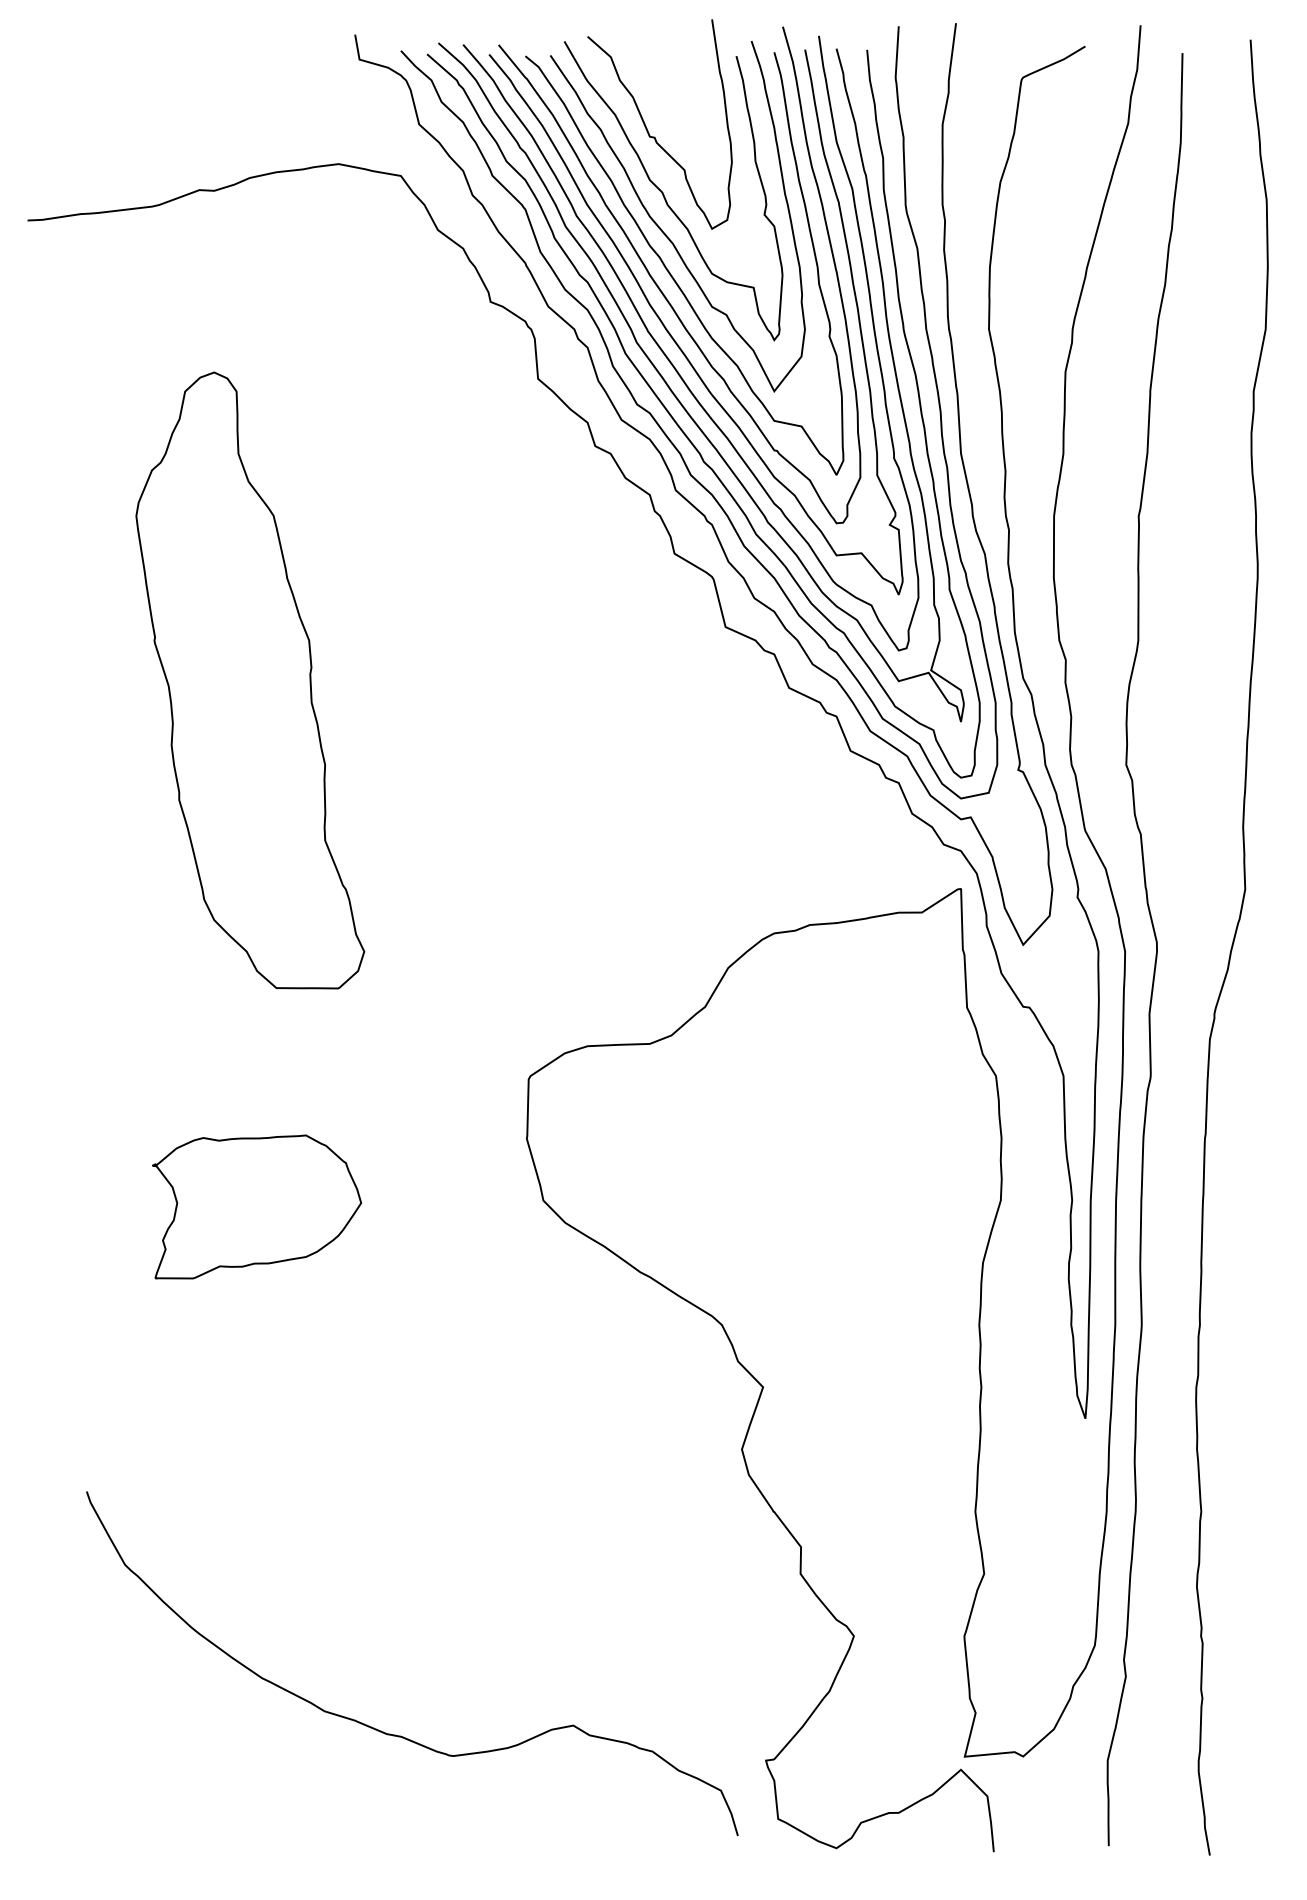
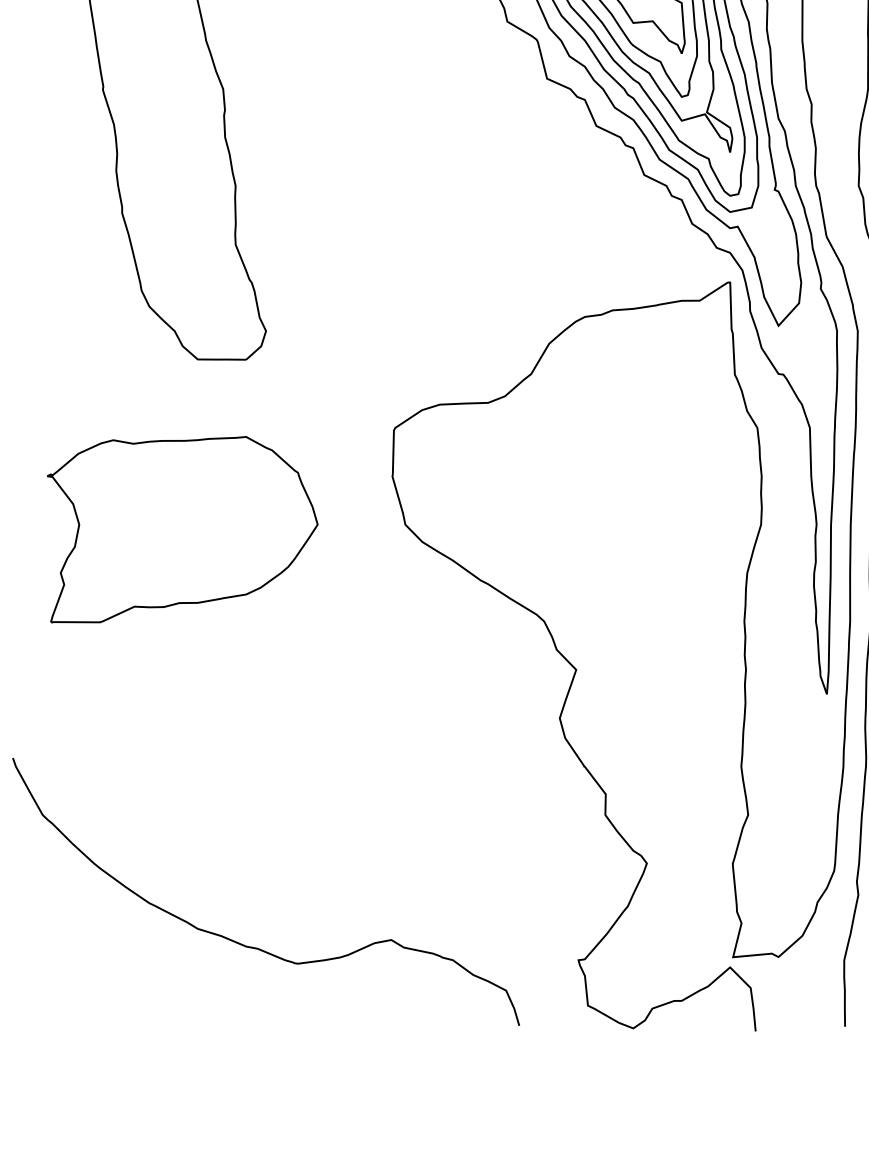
part: (256, 1206) -> (182, 529), size x1.67
curve: (401, 1735) -> (257, 947), moved

